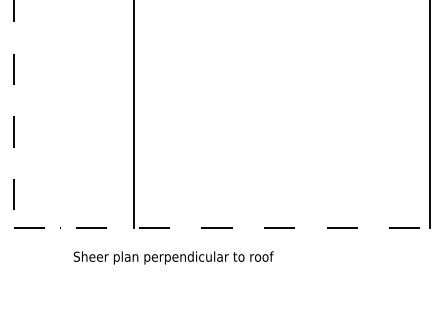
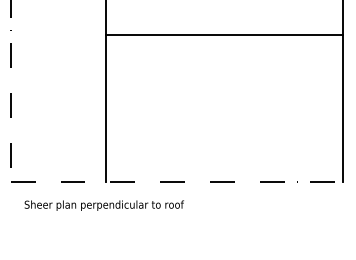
line: (281, 43) -> (224, 34), added
text: (172, 257) -> (103, 205), moved

